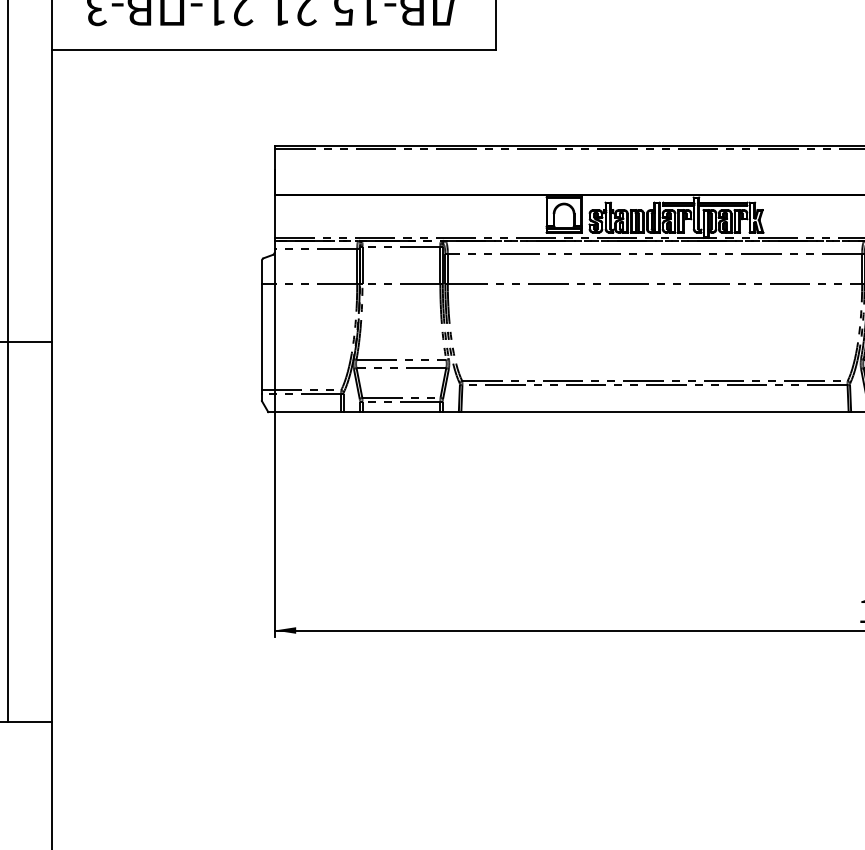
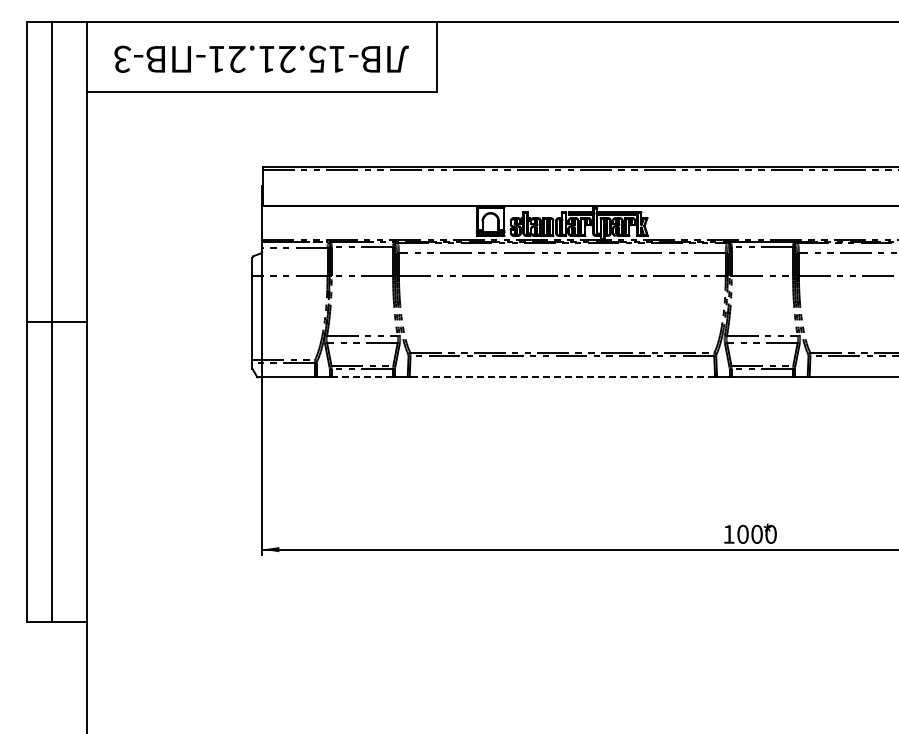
line: (401, 412) -> (362, 377), solid -> dashed
line: (655, 412) -> (562, 377), solid -> dashed

